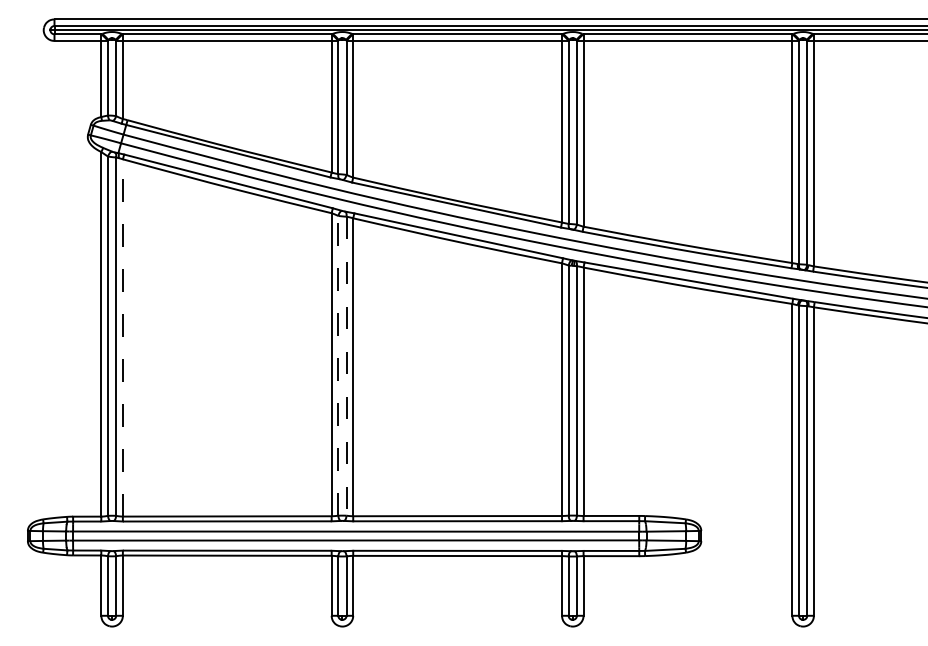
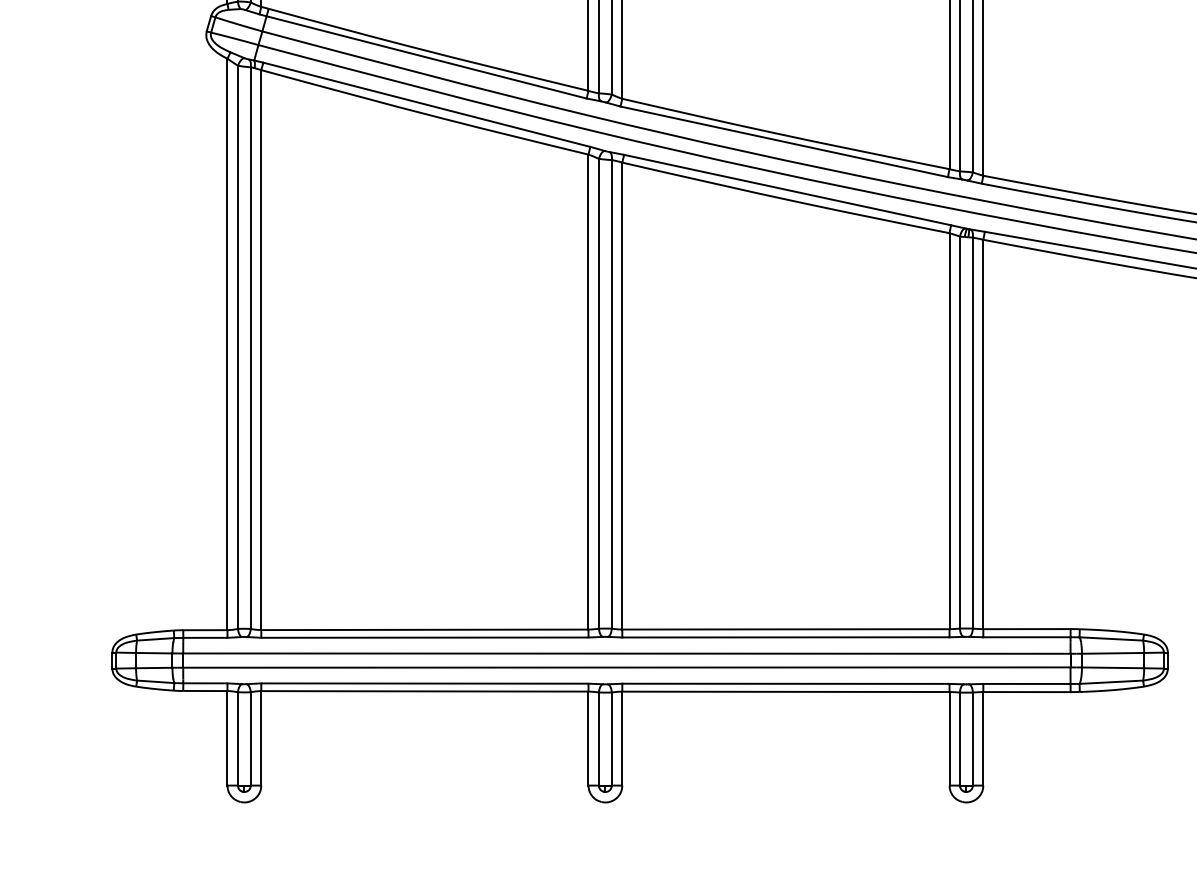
line: (122, 337) -> (260, 349), dashed -> solid
line: (338, 365) -> (599, 393), dashed -> solid
line: (346, 366) -> (611, 394), dashed -> solid

